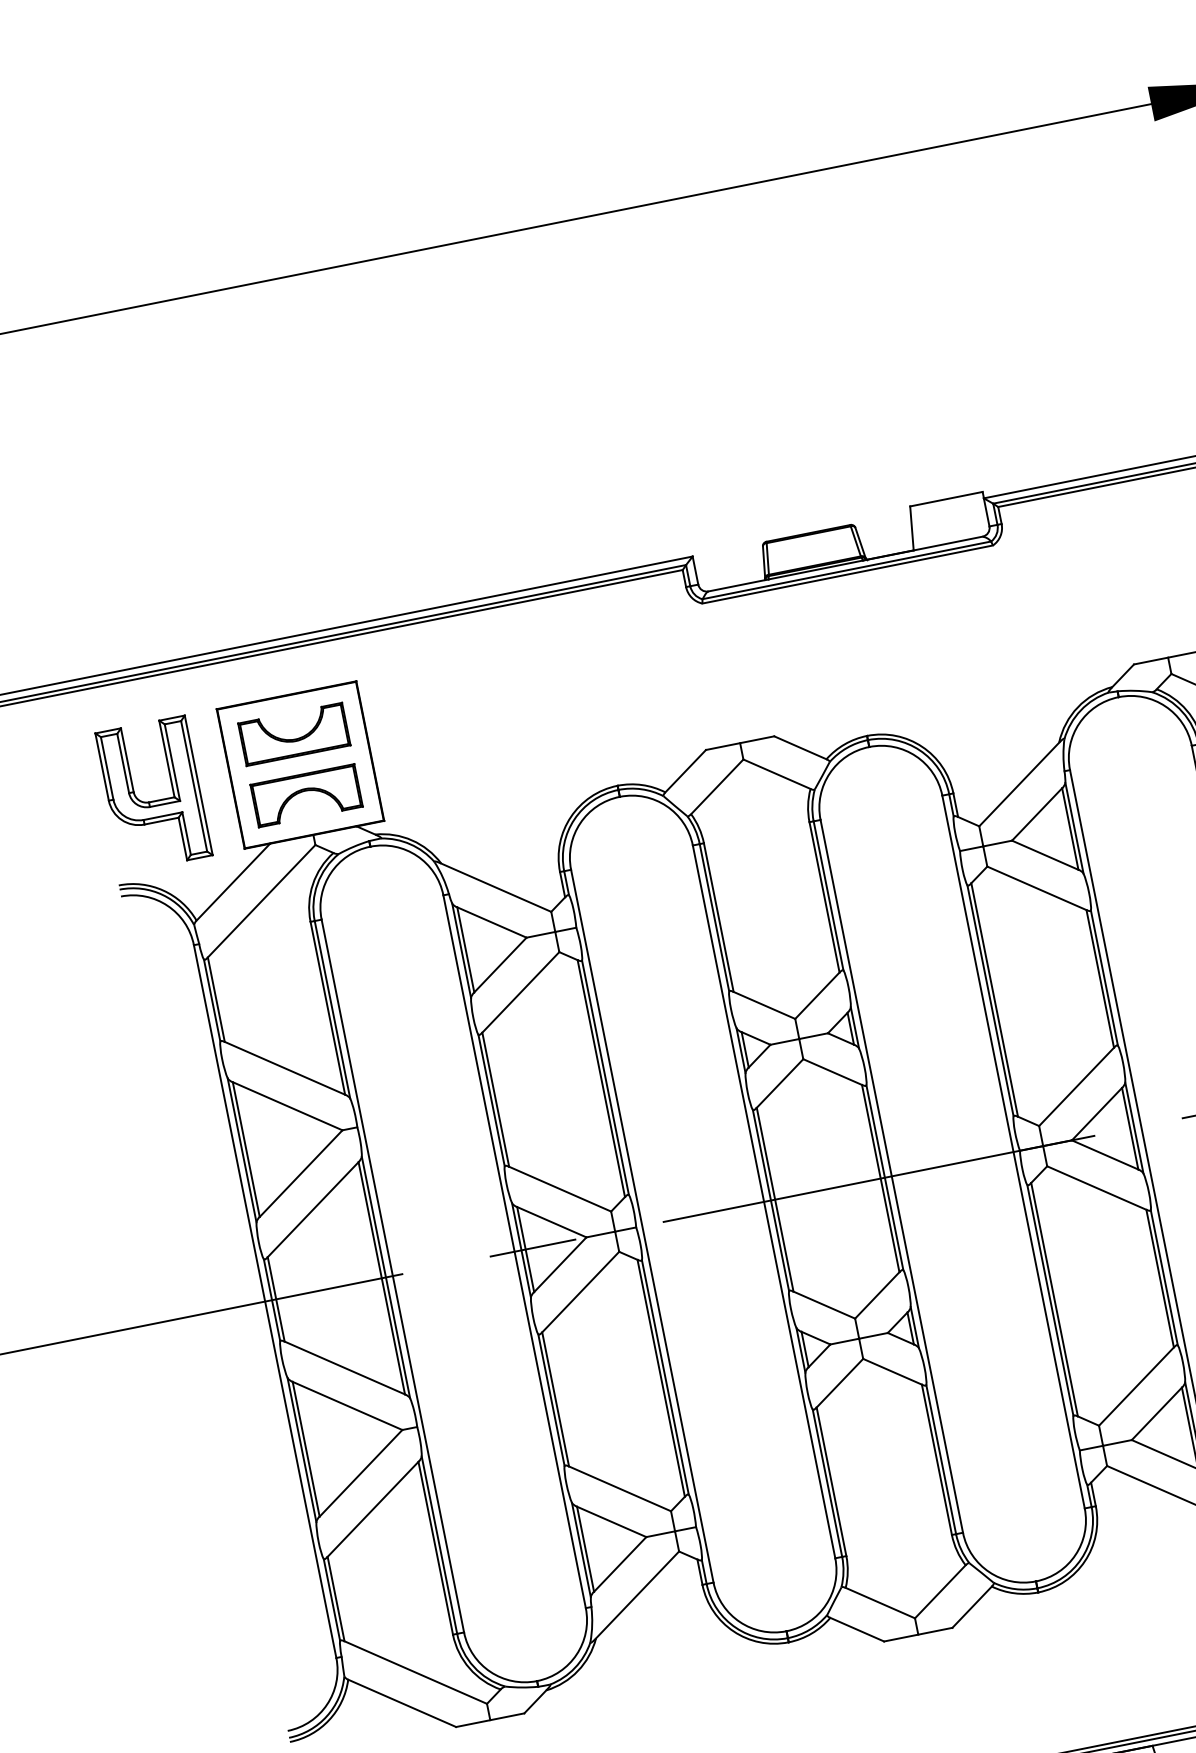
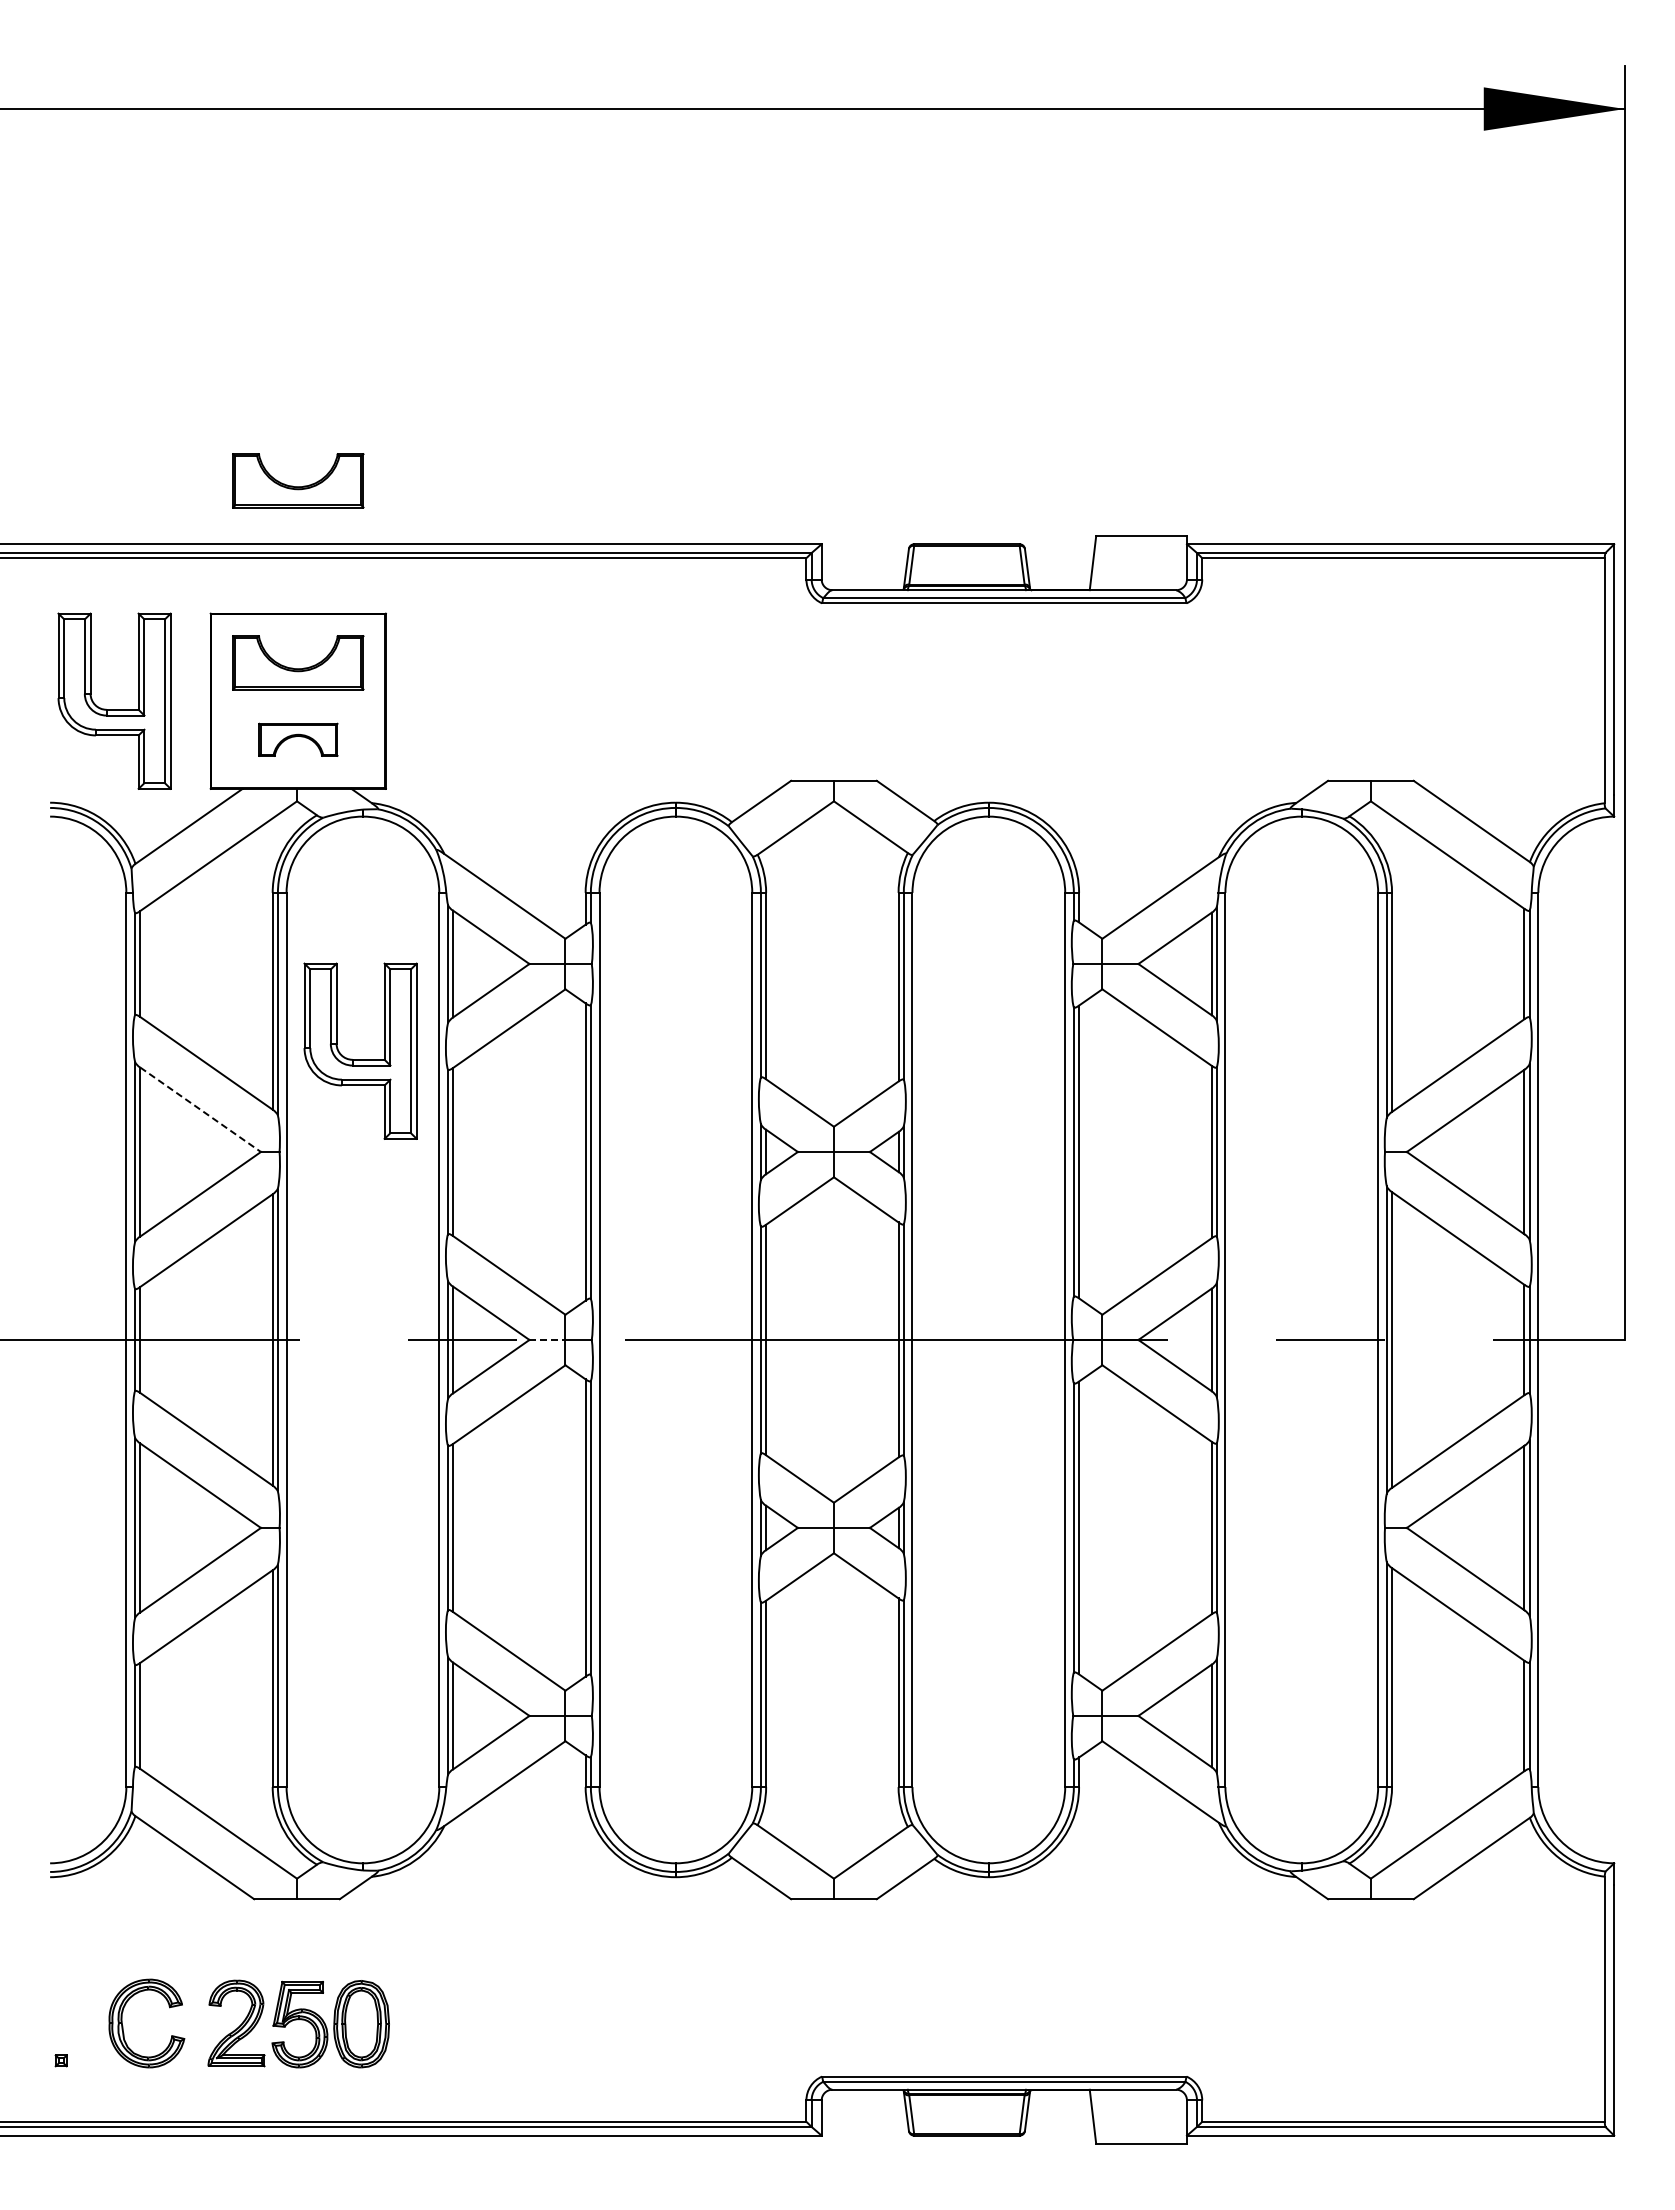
part: (265, 589) -> (298, 480), added
part: (306, 795) -> (298, 739), size x0.6
part: (407, 1040) -> (360, 1059), added
line: (287, 1106) -> (200, 1109), solid -> dashed
line: (600, 1234) -> (547, 1339), solid -> dashed

